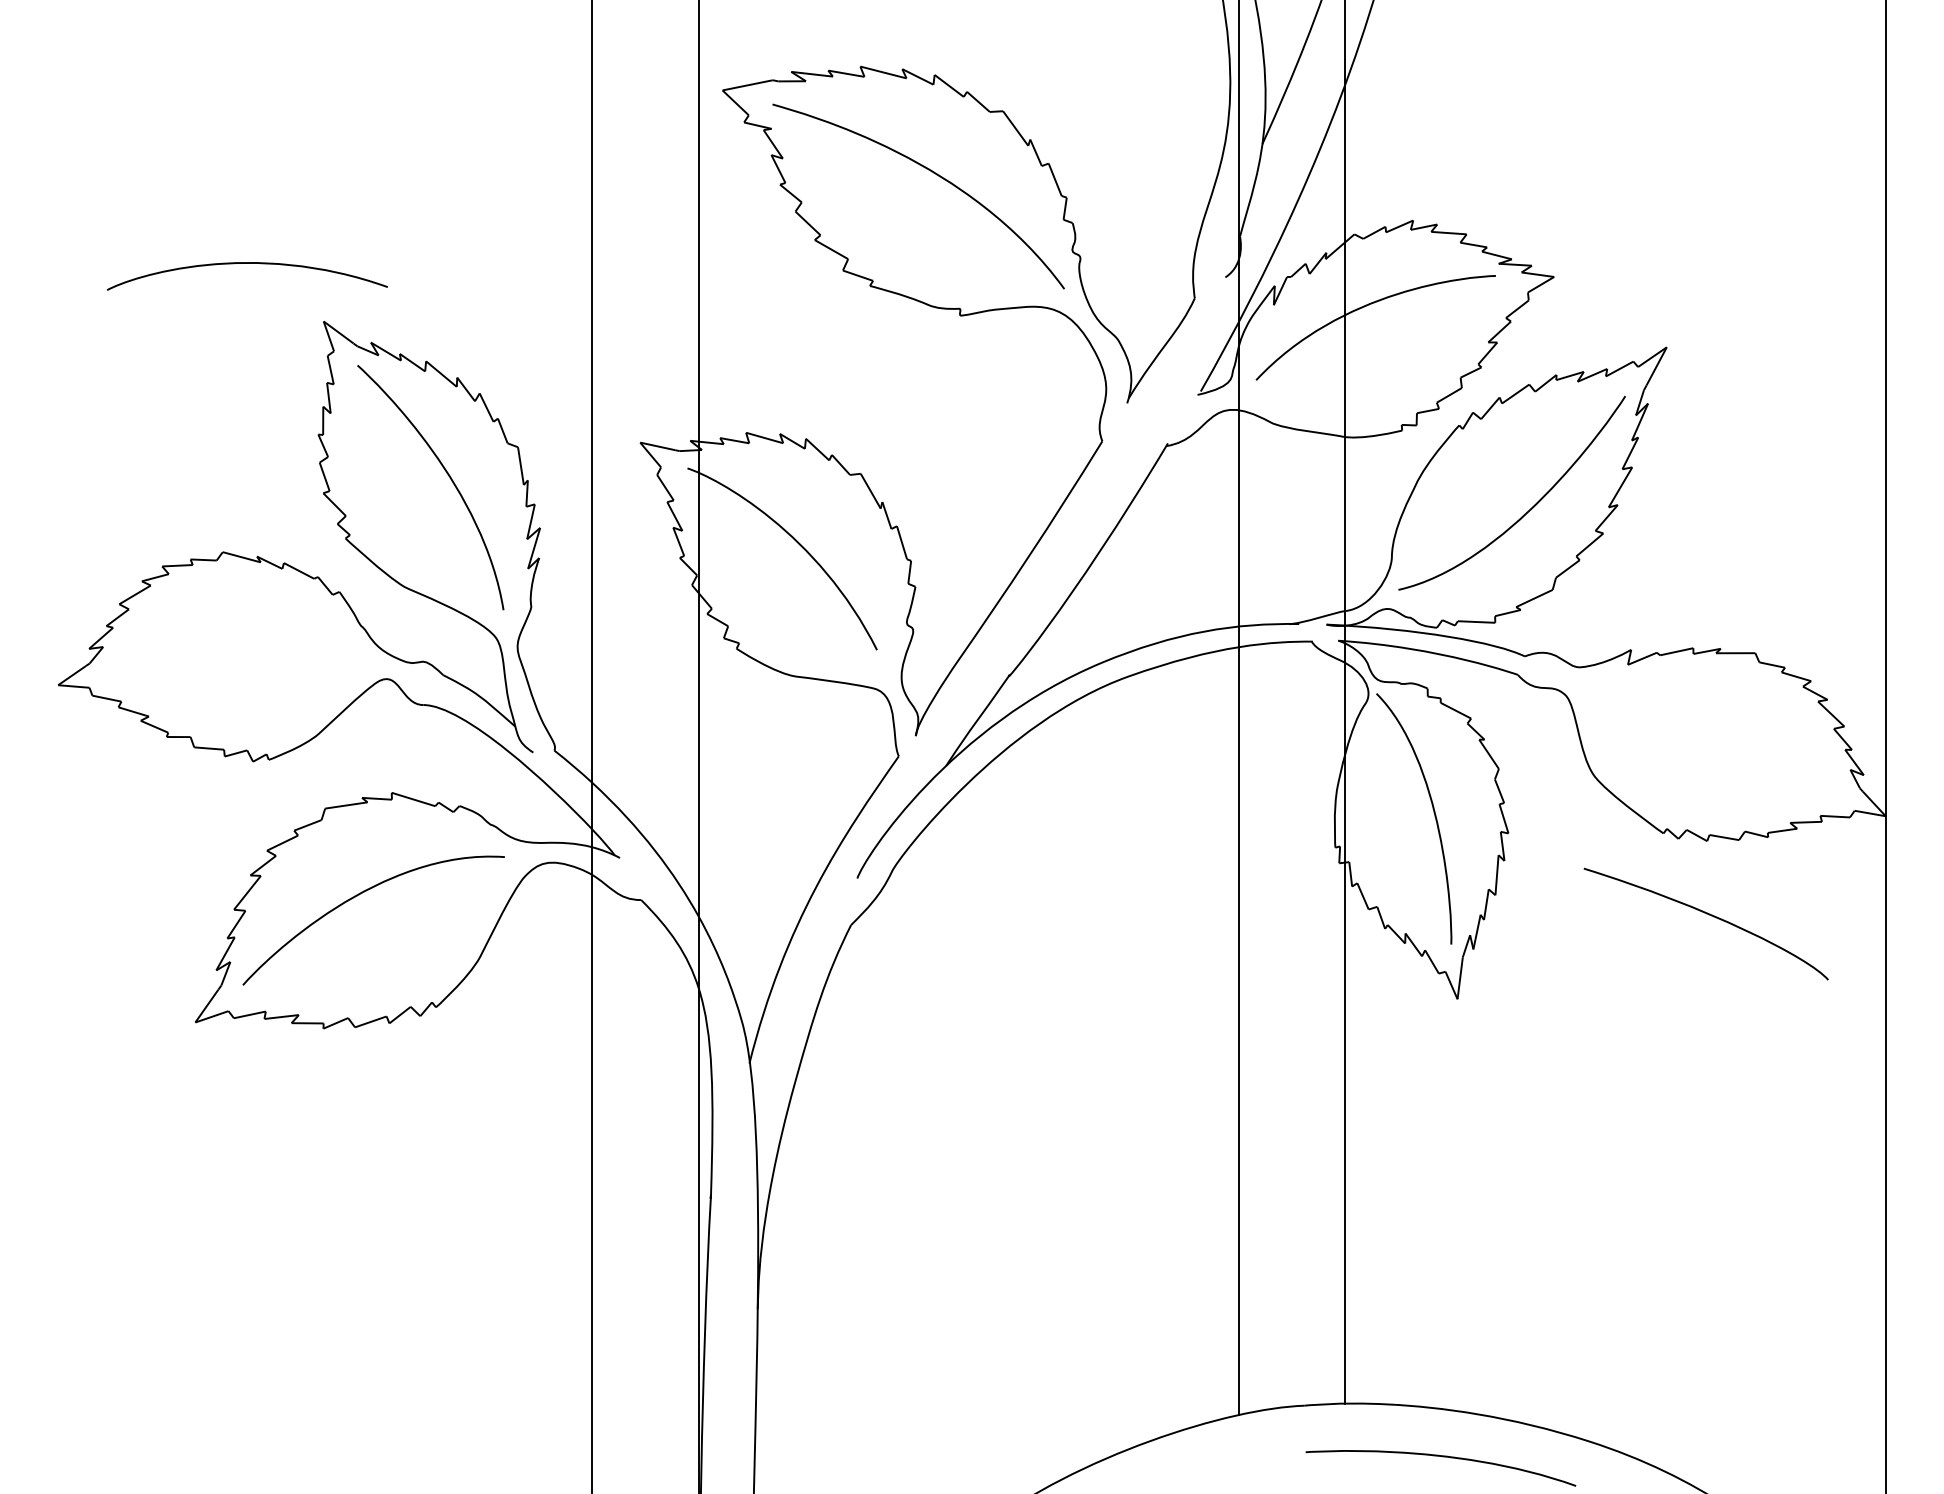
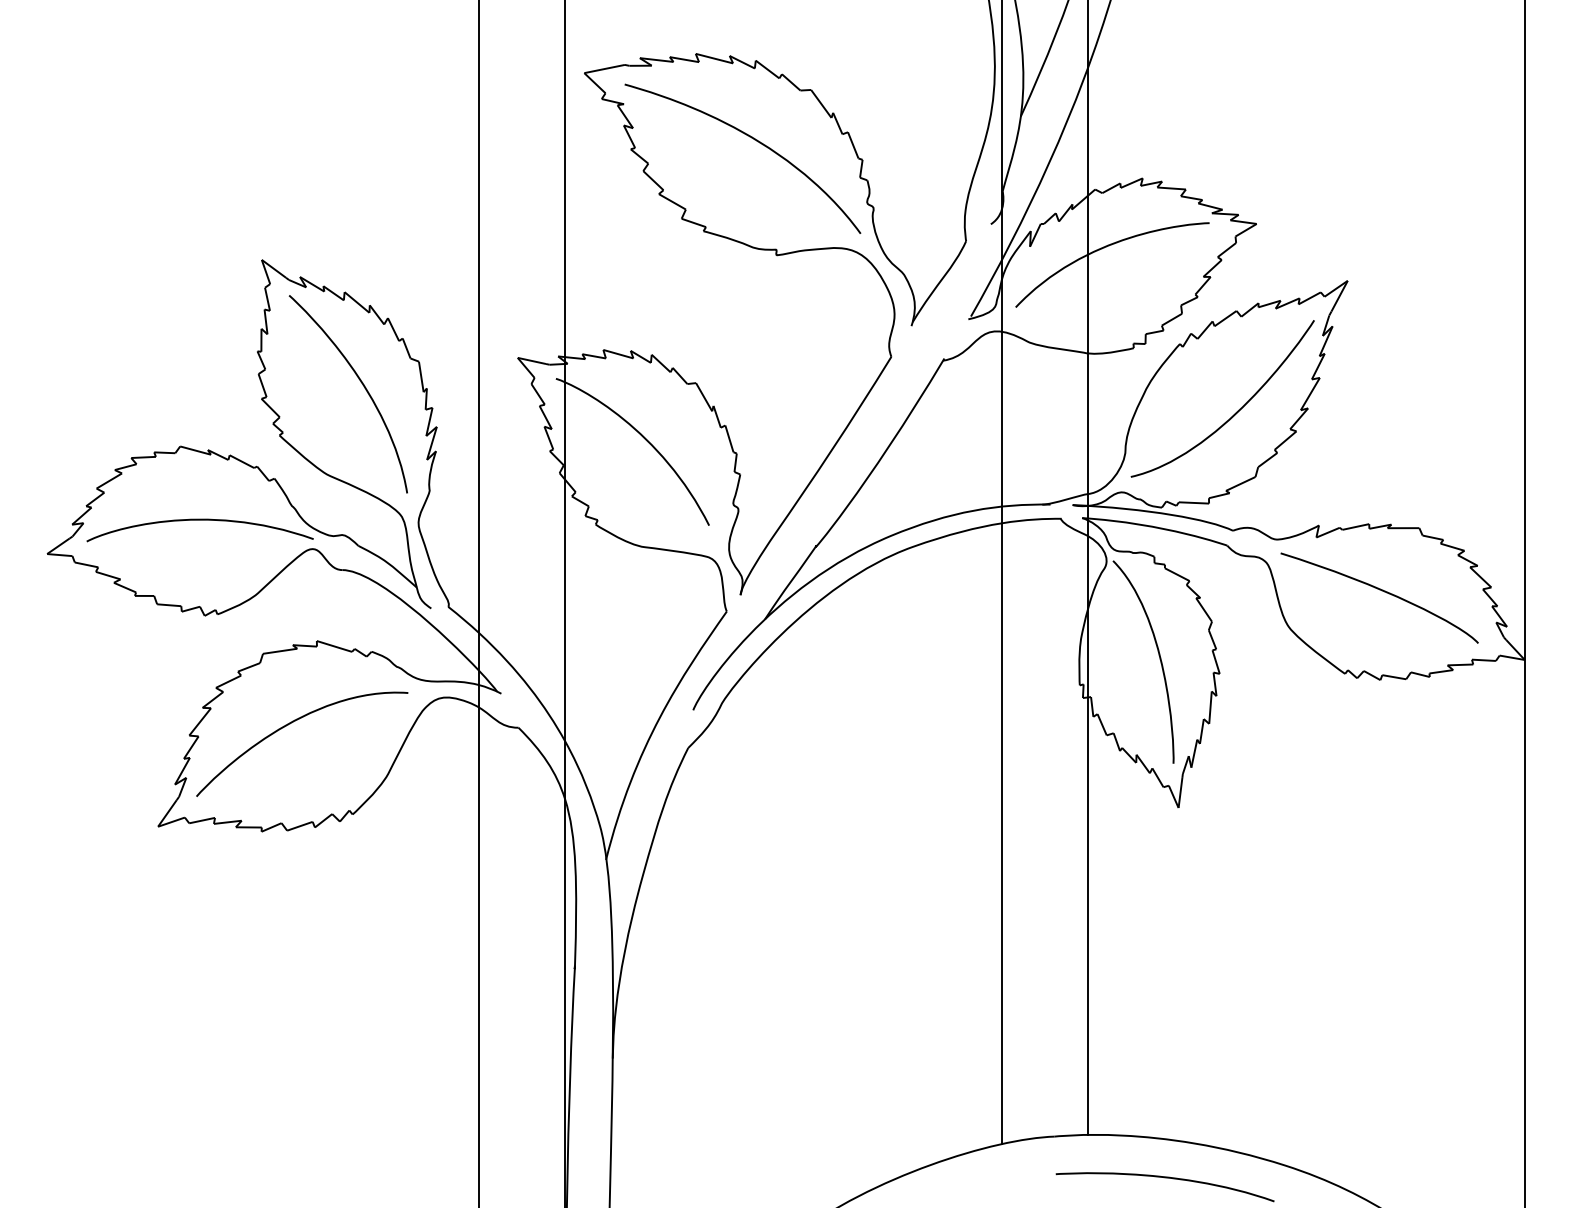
curve: (246, 264) -> (199, 520), moved
curve: (1709, 915) -> (1382, 591), moved

